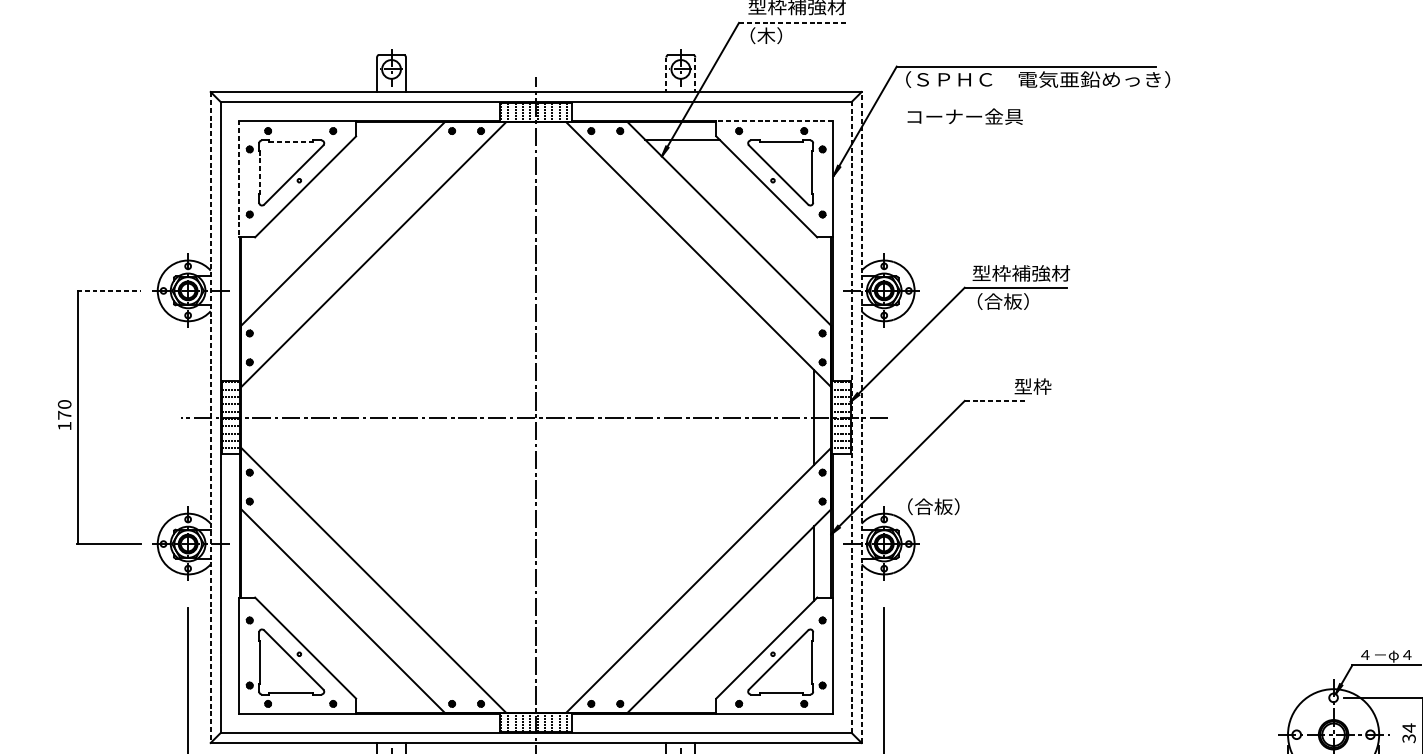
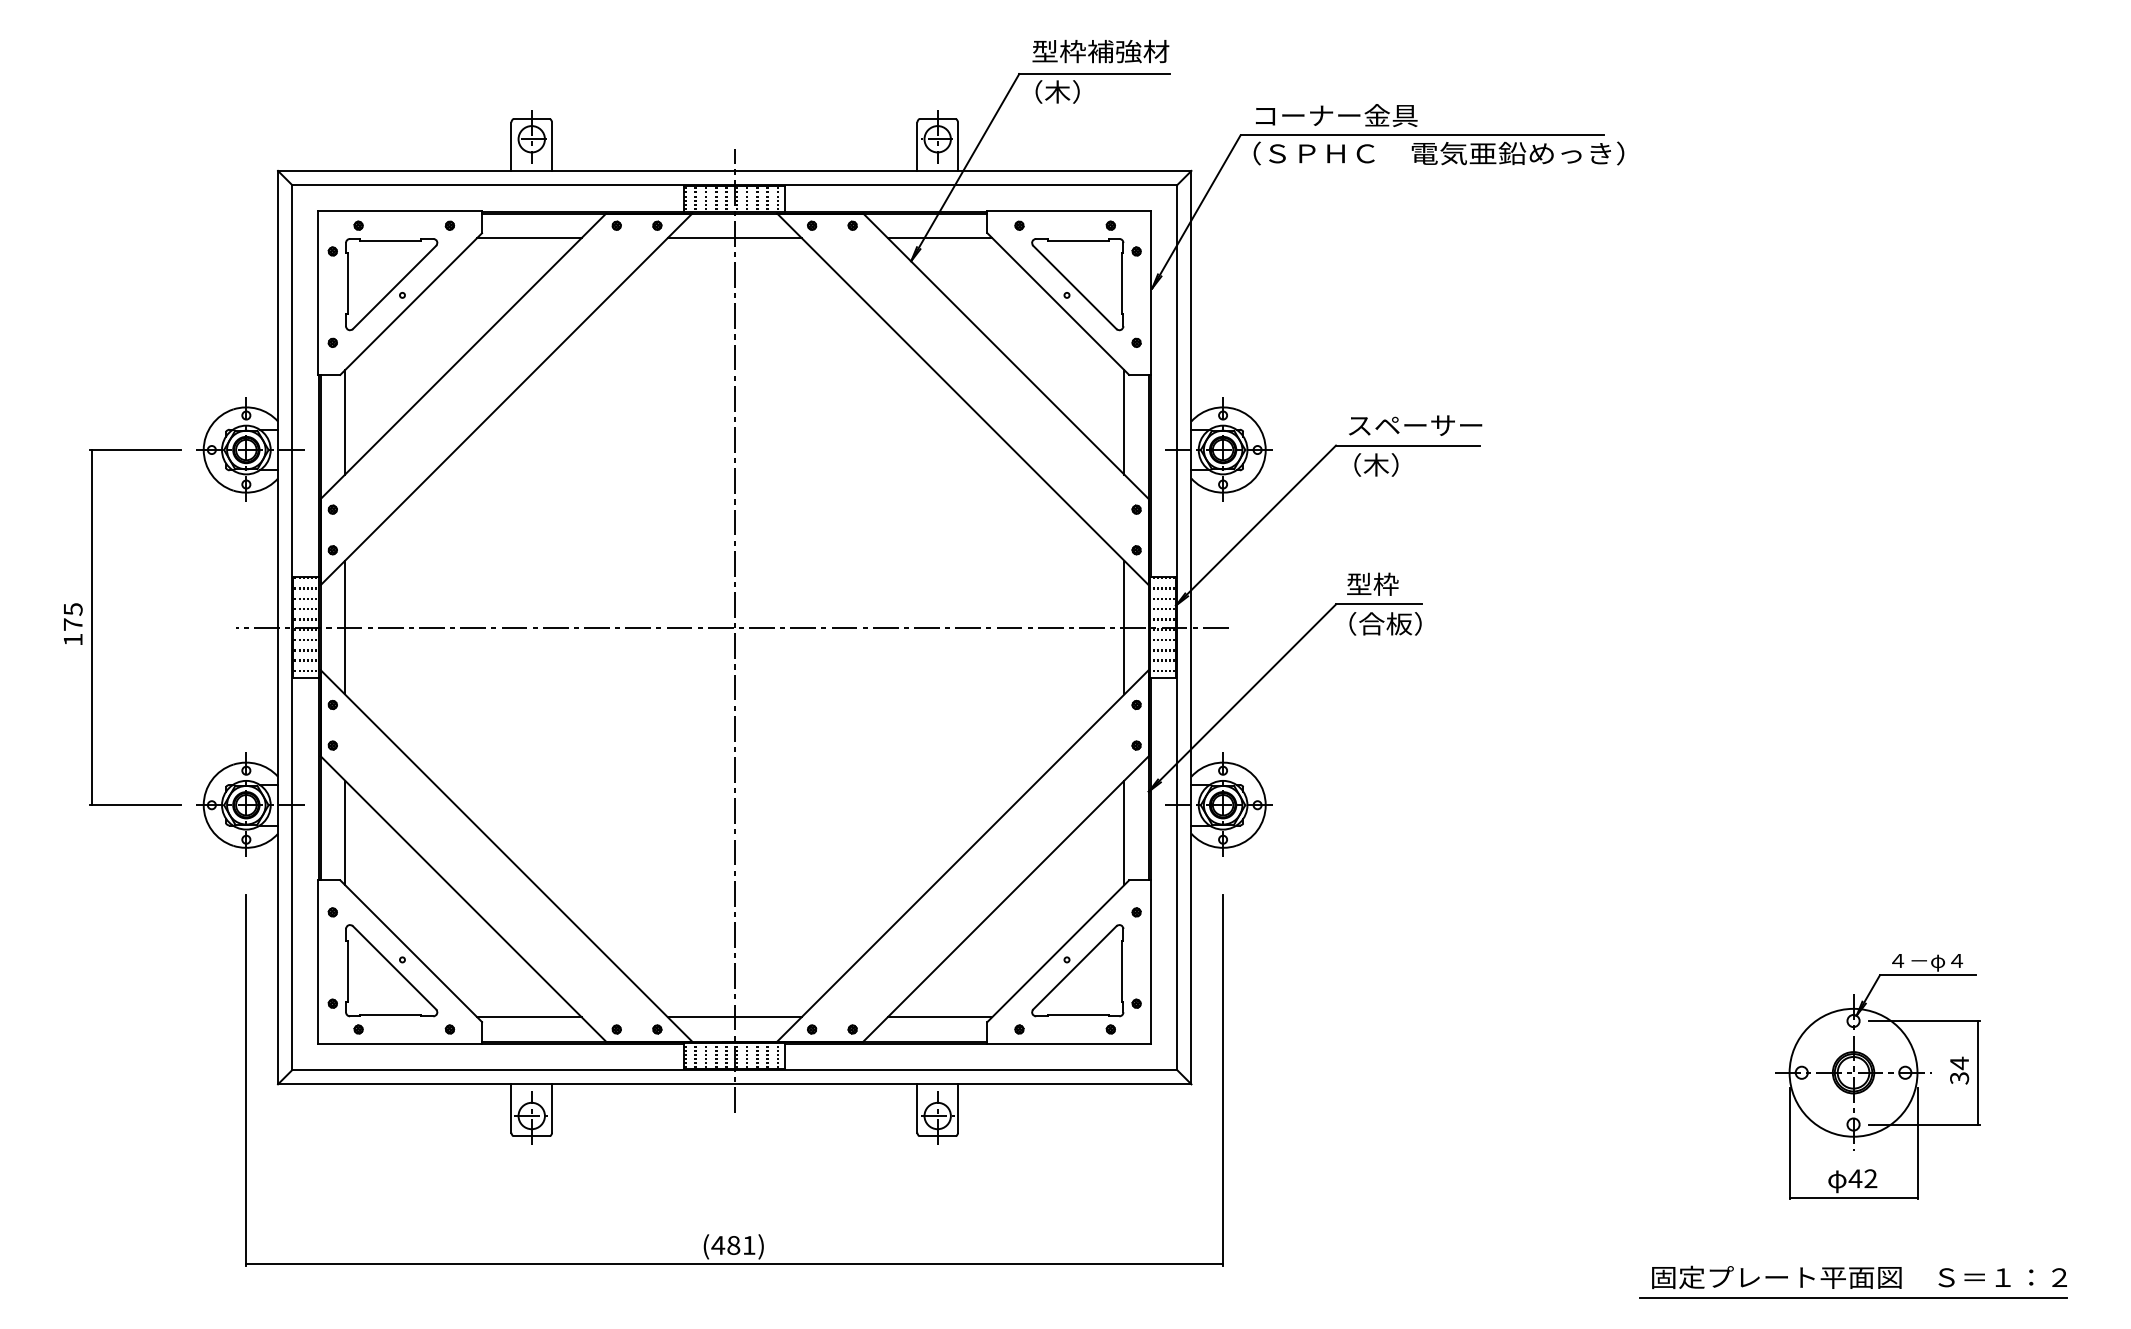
line: (793, 23) -> (1095, 74), dashed -> solid
line: (666, 75) -> (917, 147), dashed -> solid
line: (695, 75) -> (958, 147), dashed -> solid
text: (965, 116) -> (1336, 115), moved
line: (774, 120) -> (1068, 210), dashed -> solid
line: (389, 139) -> (529, 237), added
line: (536, 139) -> (734, 237), added
line: (291, 141) -> (391, 240), dashed -> solid
line: (260, 172) -> (347, 284), dashed -> solid
line: (239, 179) -> (318, 293), dashed -> solid
line: (258, 271) -> (345, 422), added
line: (813, 271) -> (1124, 422), added
text: (1021, 273) -> (1415, 425), 型枠補強材 -> スペーサー
line: (109, 291) -> (135, 450), dashed -> solid
text: (1006, 301) -> (1394, 464), （合板） -> （木）
text: (1032, 386) -> (1372, 583), moved
line: (995, 401) -> (1379, 604), dashed -> solid
text: (64, 404) -> (72, 609), 170 -> 175
line: (211, 417) -> (278, 627), dashed -> solid
line: (258, 417) -> (345, 627), added
line: (851, 417) -> (1177, 627), dashed -> solid
line: (861, 417) -> (1191, 627), dashed -> solid
text: (933, 506) -> (1385, 623), moved
line: (258, 563) -> (345, 832), added
line: (389, 695) -> (529, 1017), added
line: (536, 695) -> (734, 1017), added
line: (682, 695) -> (939, 1017), added

